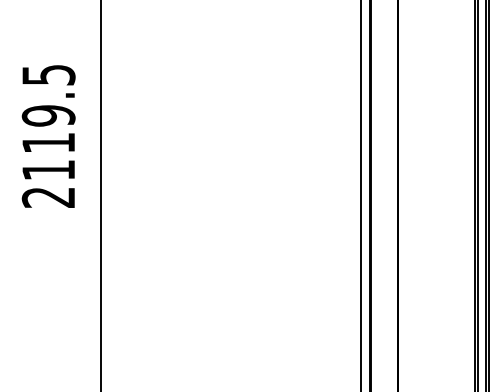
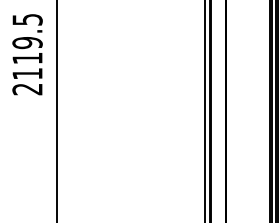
text: (48, 136) -> (27, 54), moved

